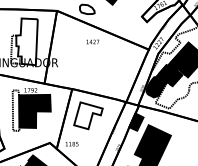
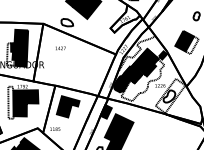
fill: (26, 40) -> (19, 47), added
text: (92, 42) -> (60, 48), moved
fill: (87, 115) -> (67, 106), added

